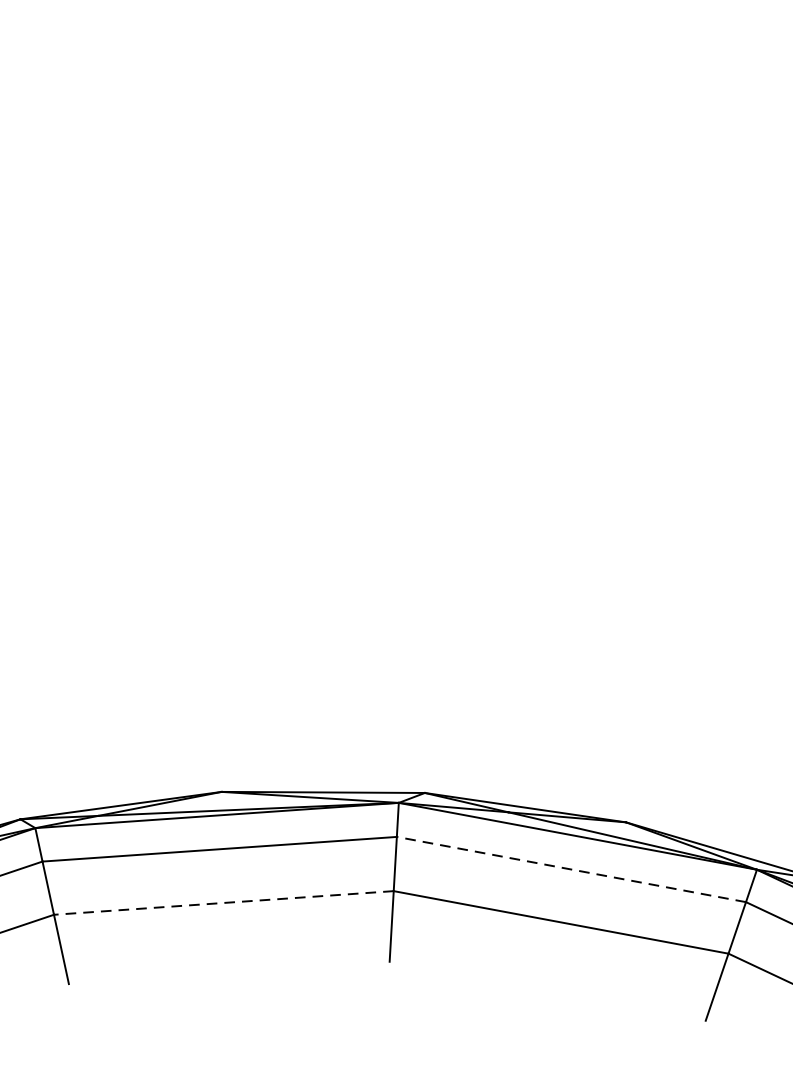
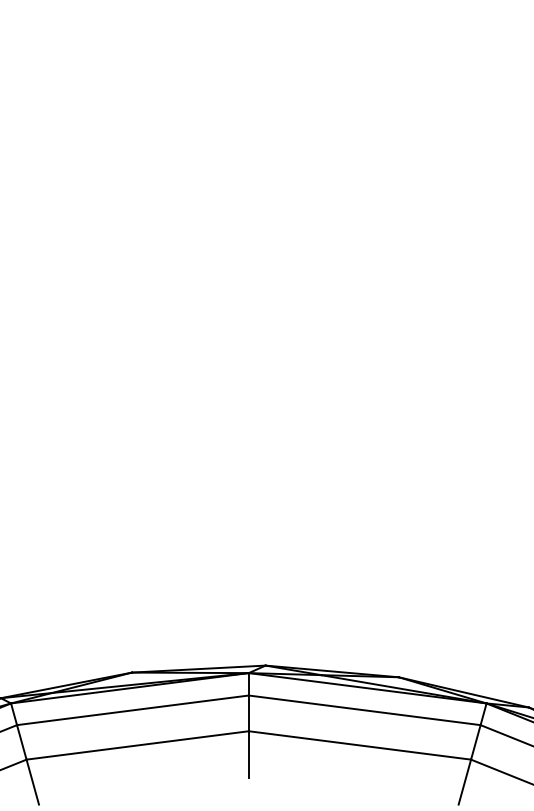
line: (571, 869) -> (364, 710), dashed -> solid
line: (223, 903) -> (137, 745), dashed -> solid

